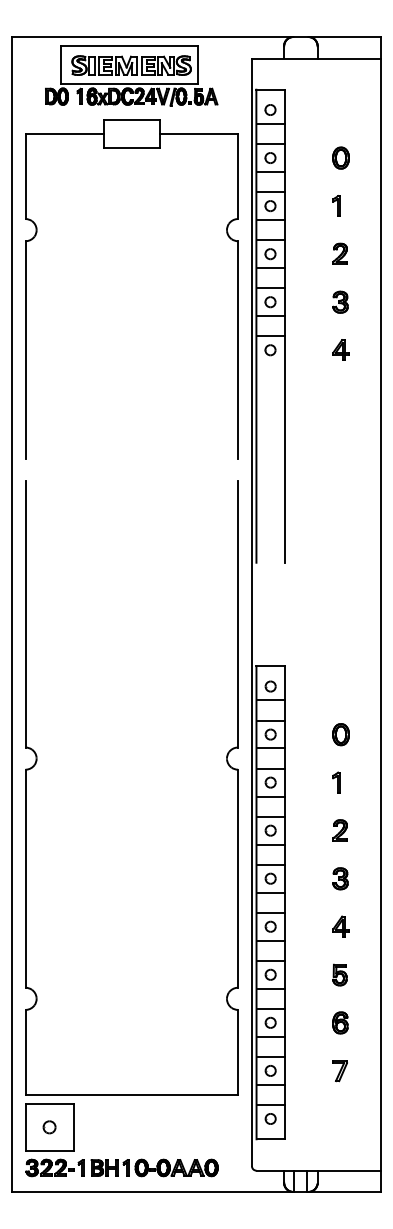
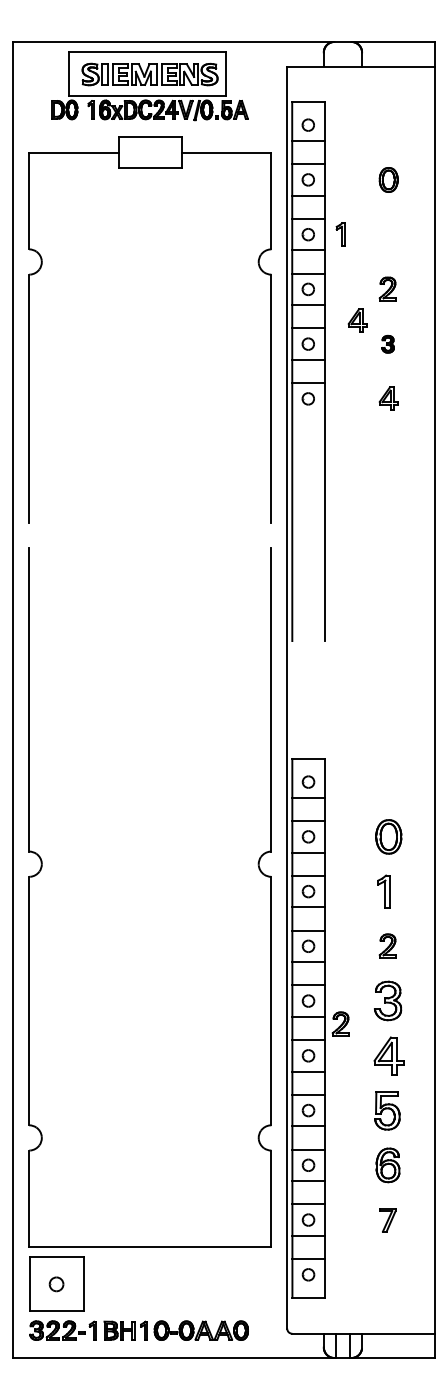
part: (336, 205) -> (340, 234), moved
part: (313, 281) -> (357, 320), added
part: (339, 302) -> (387, 344), size x0.7
part: (340, 734) -> (388, 836), size x1.4
part: (336, 782) -> (383, 891), size x1.4
part: (339, 879) -> (387, 1001), size x1.6
part: (298, 898) -> (340, 1023), added
part: (340, 926) -> (388, 1055), size x1.6
part: (339, 974) -> (387, 1110), size x1.6
part: (339, 1023) -> (387, 1165), size x1.4

